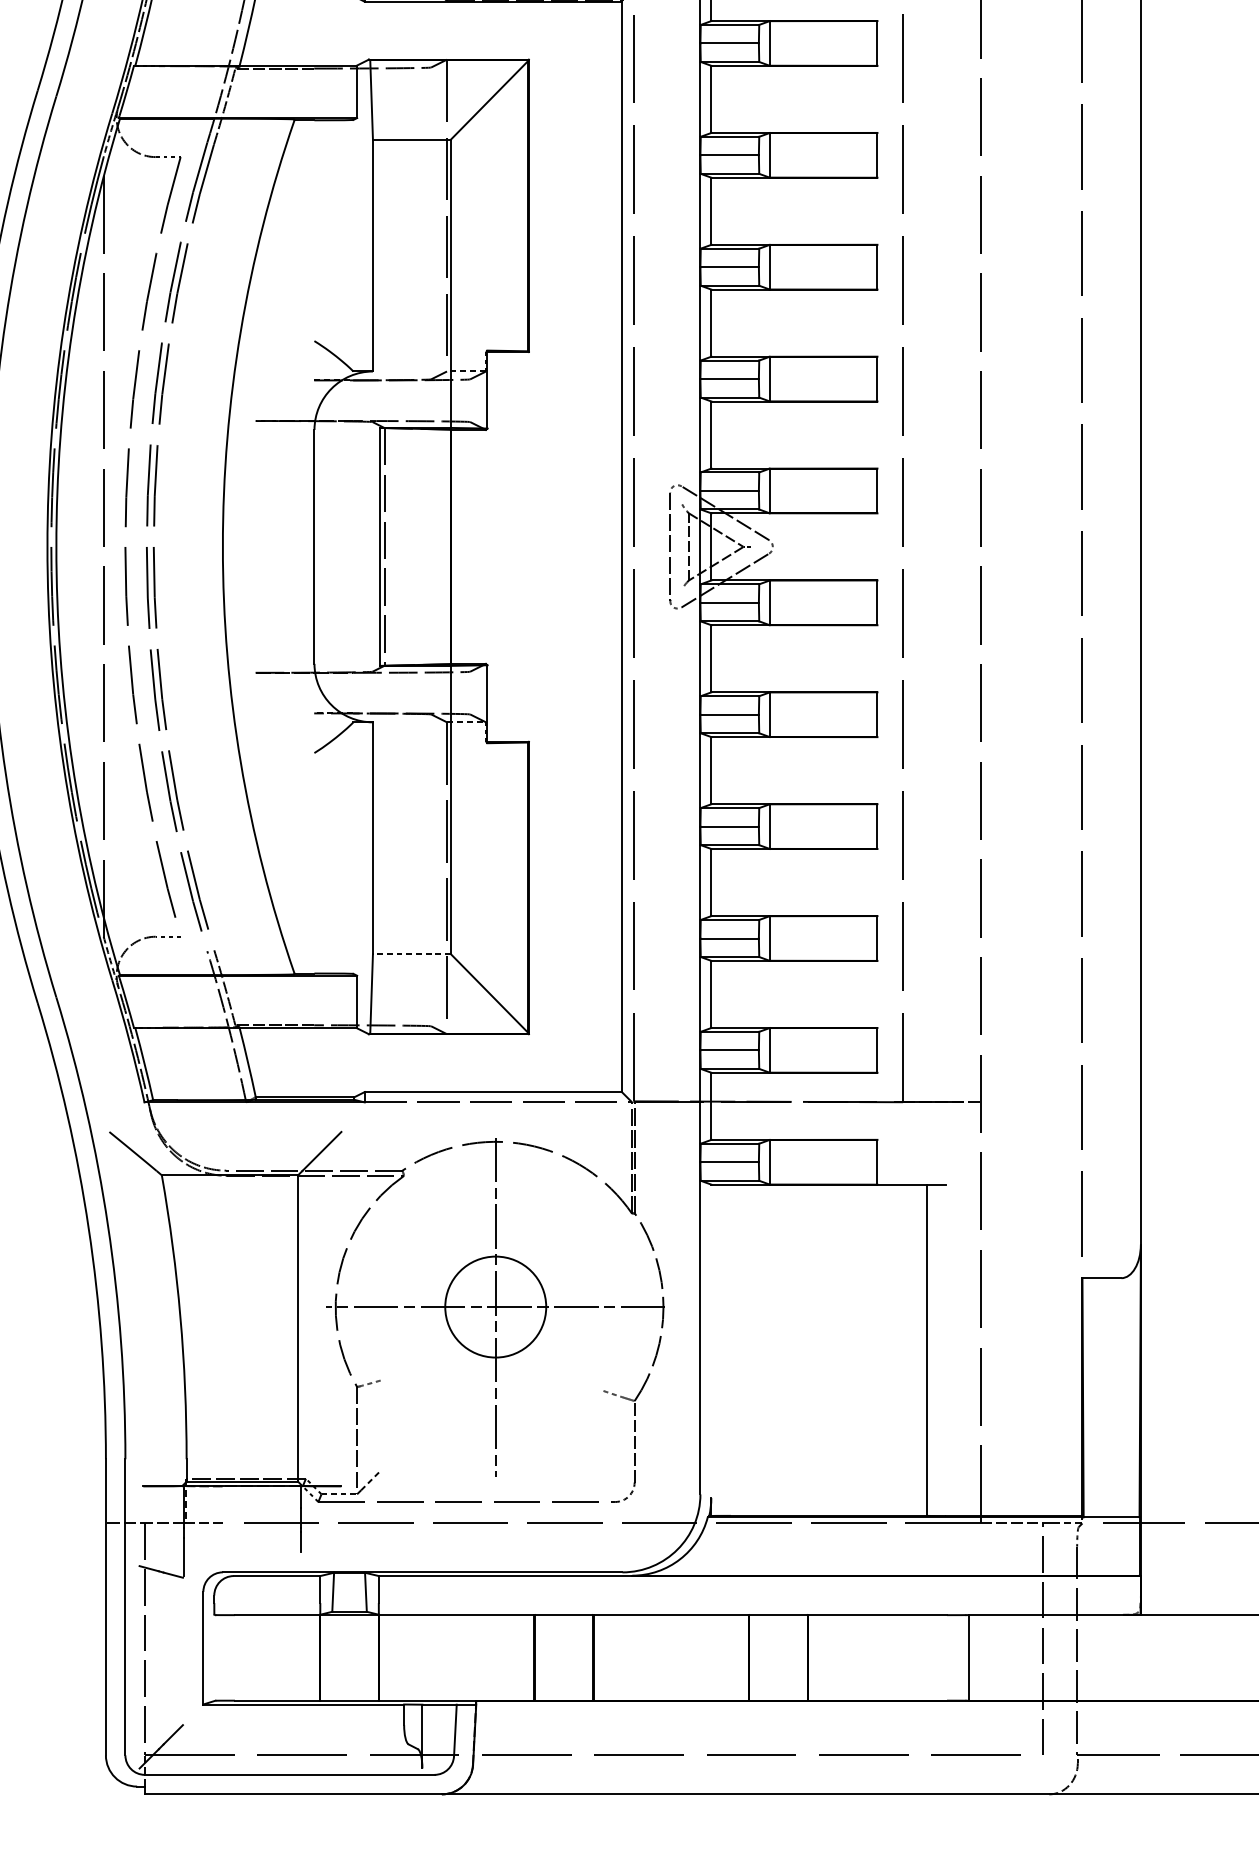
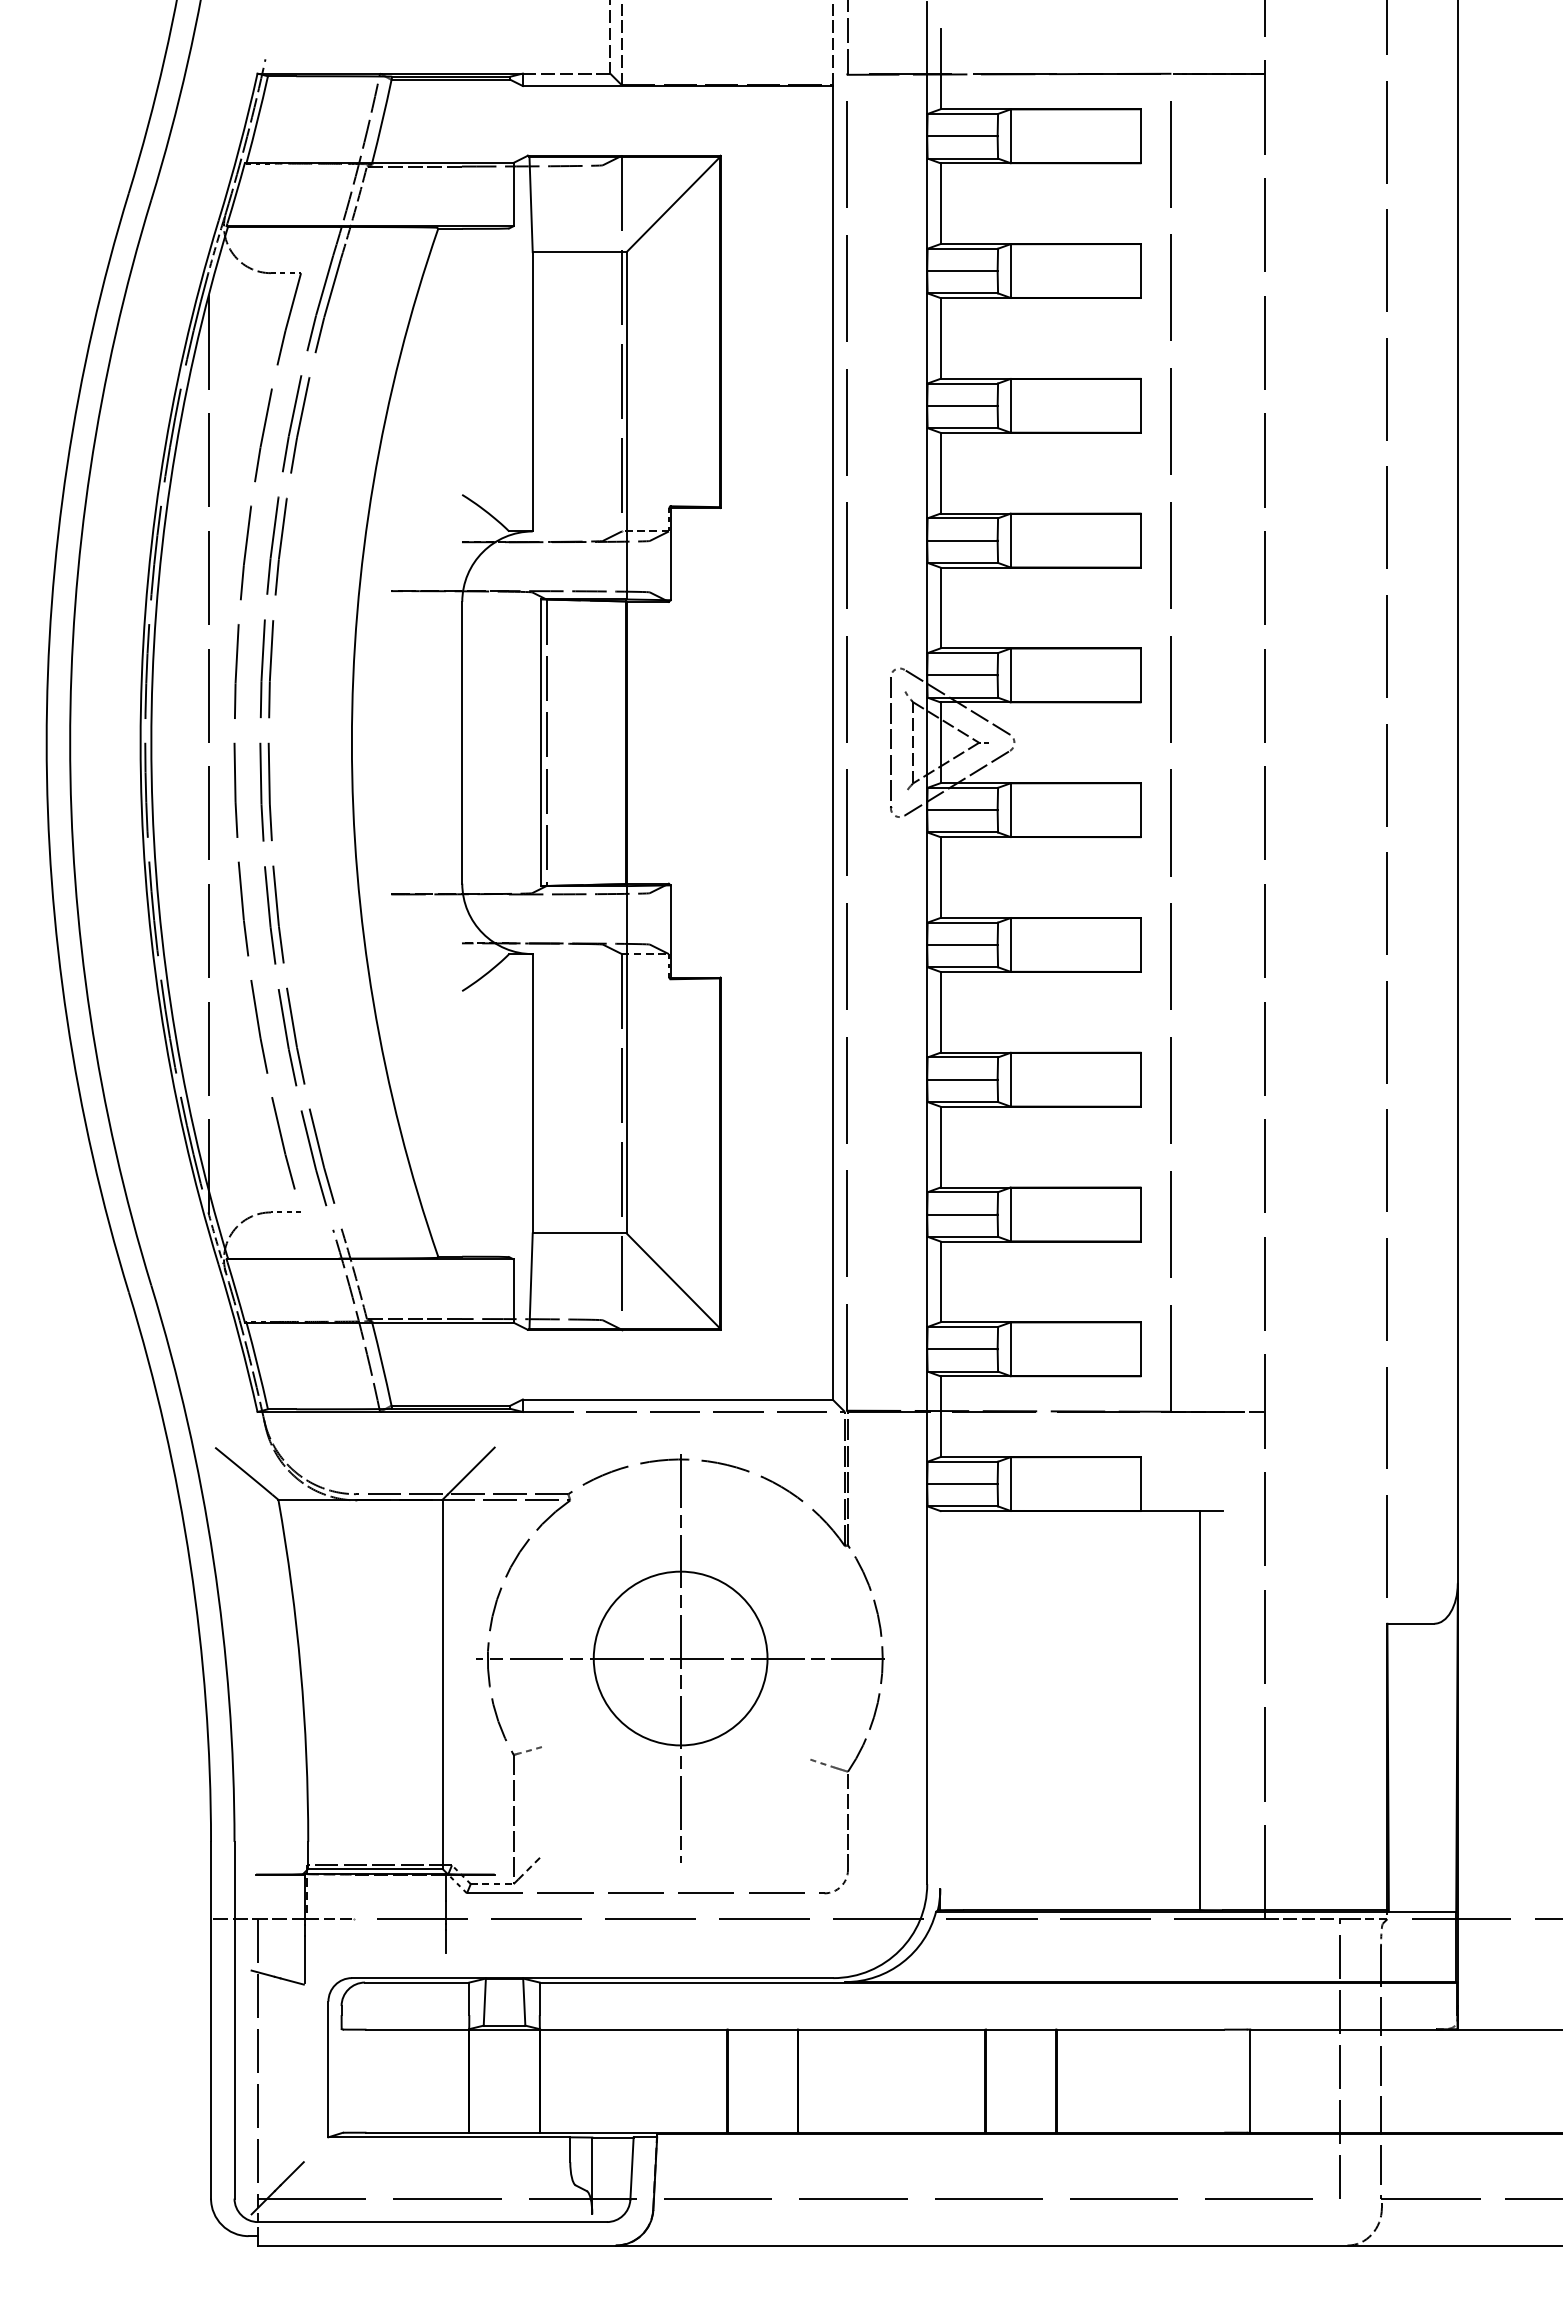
line: (411, 954) -> (579, 1233), dashed -> solid
circle: (495, 1307) -> (680, 1658), size x1.43

